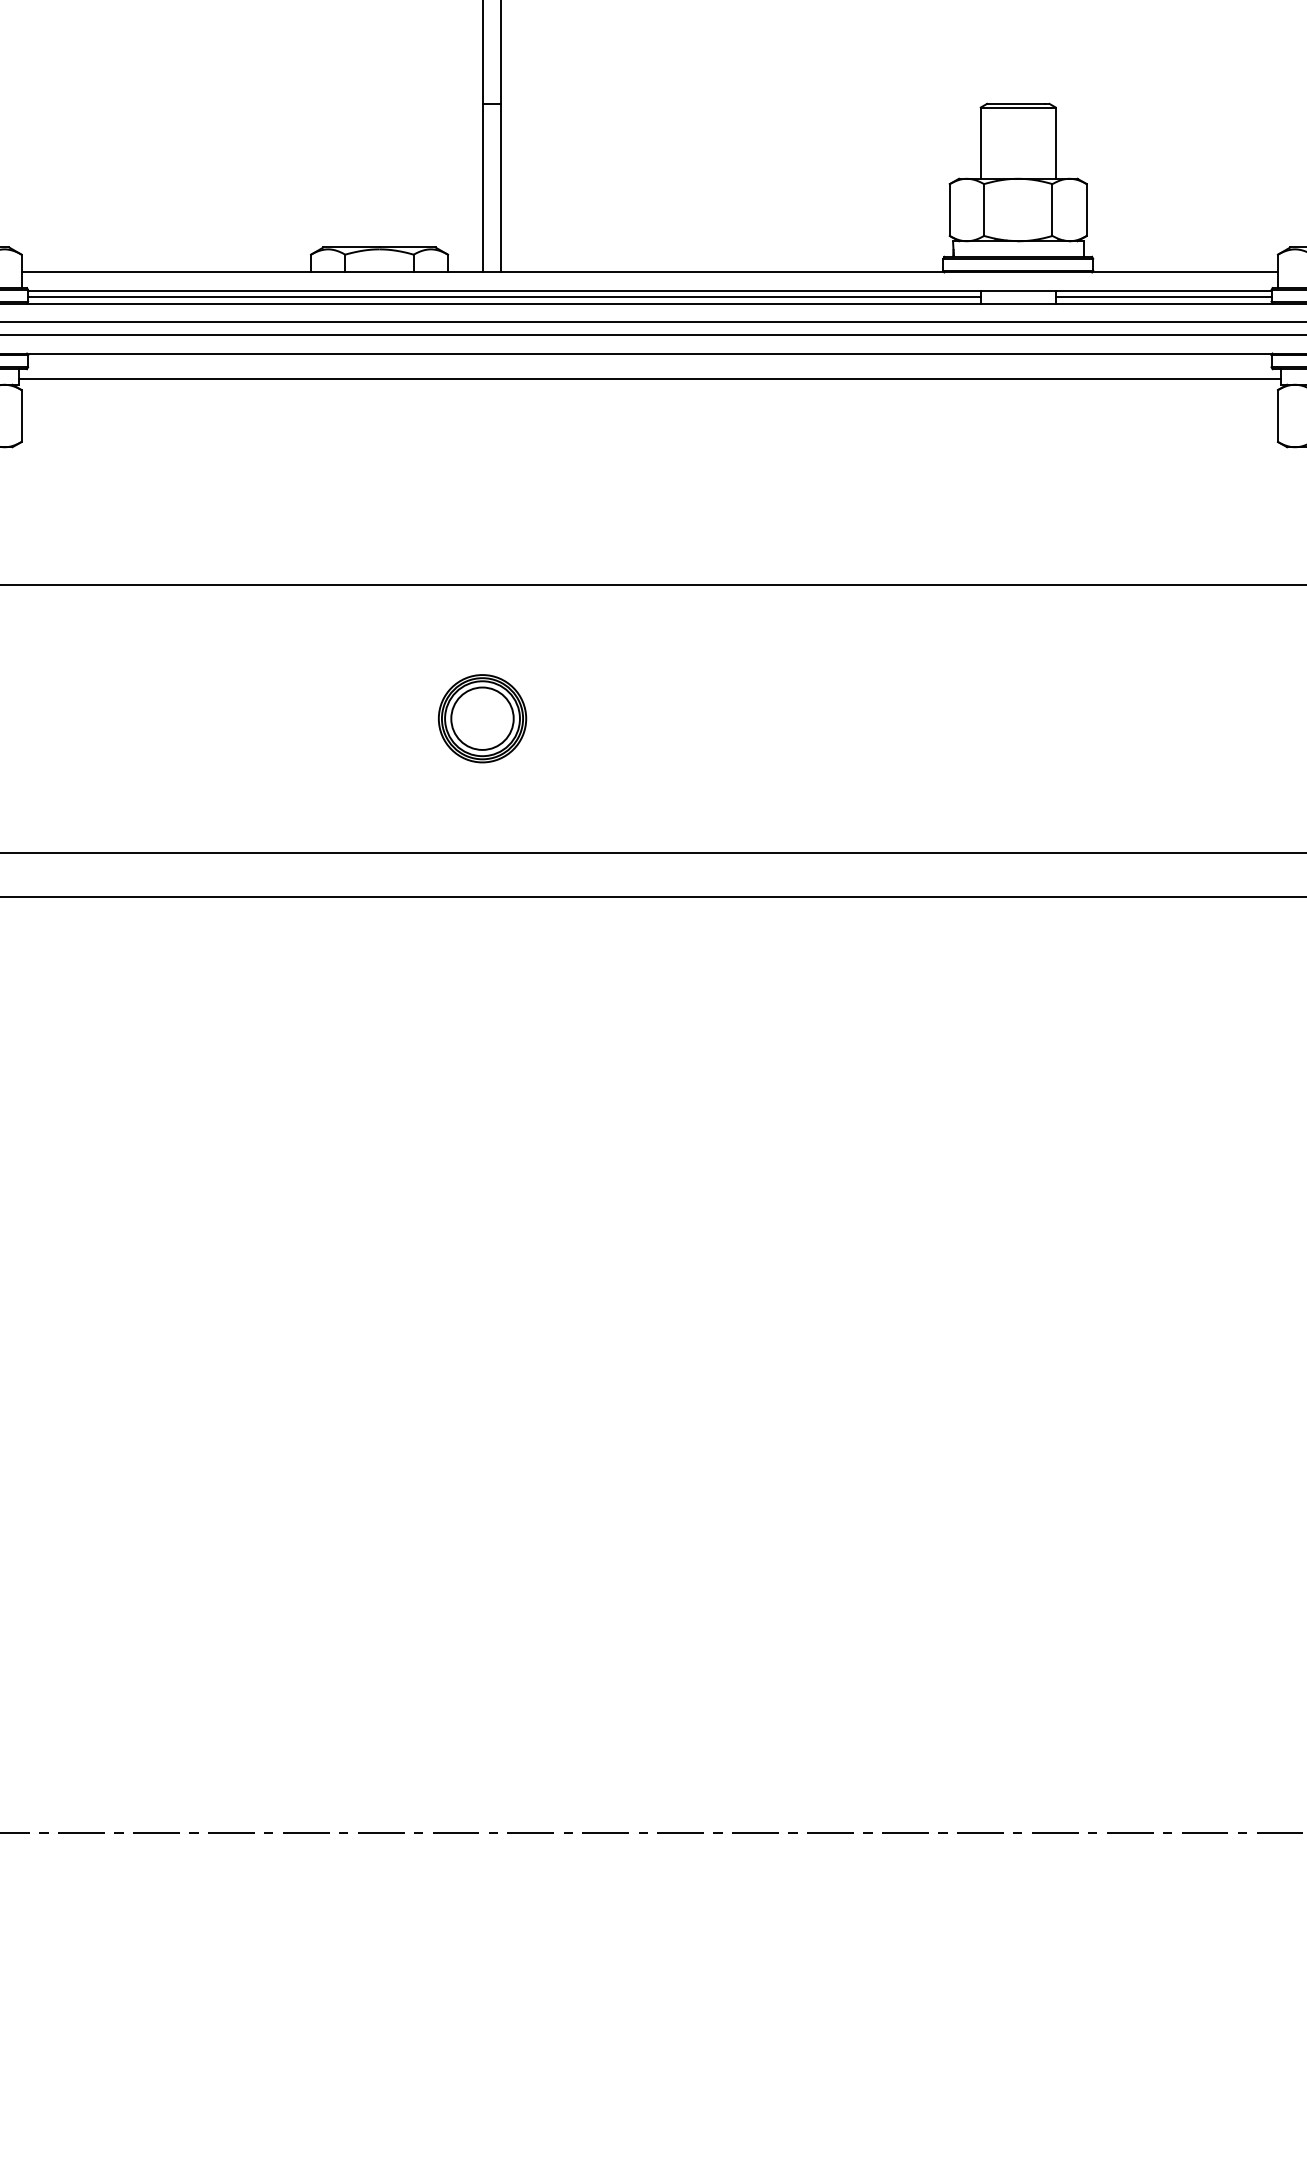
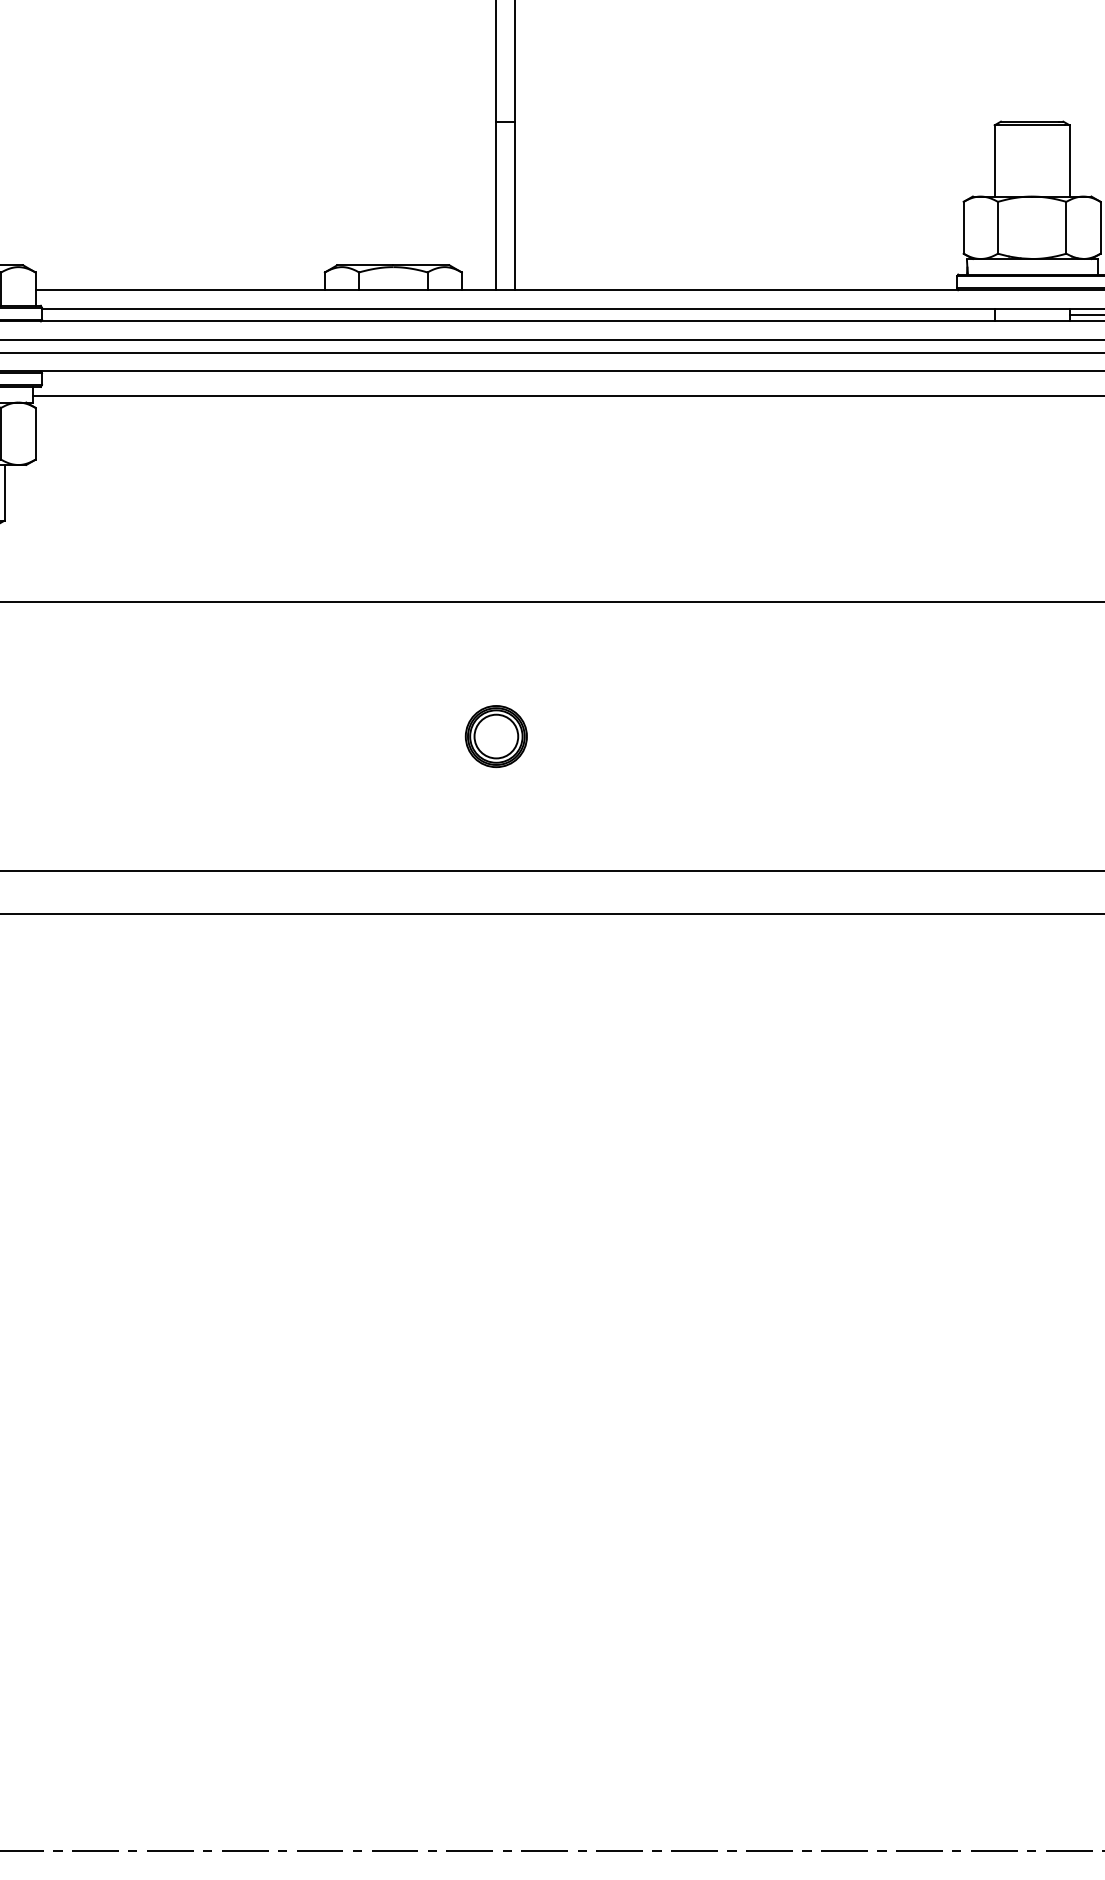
line: (504, 297) -> (518, 315), removed
part: (482, 718) -> (496, 736), size x0.7

